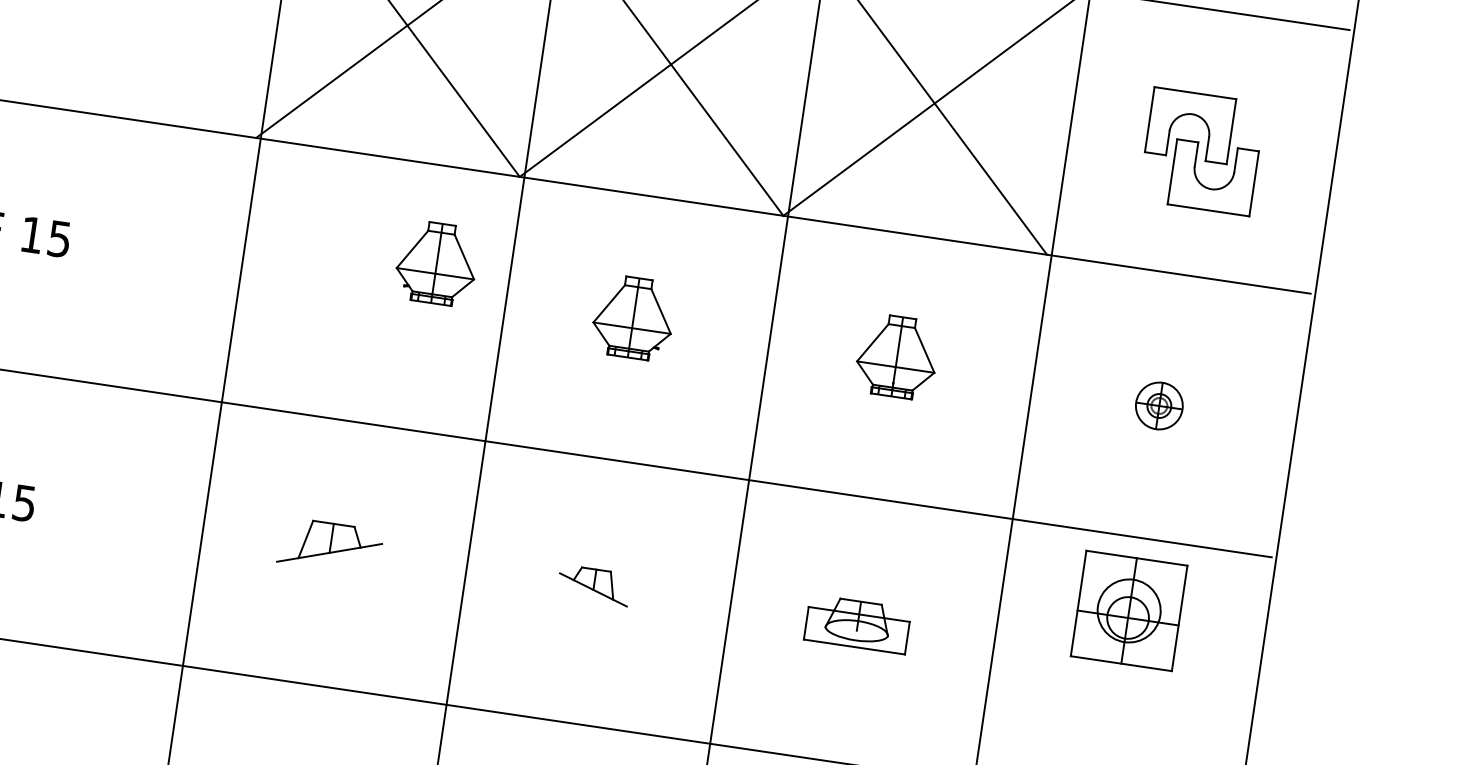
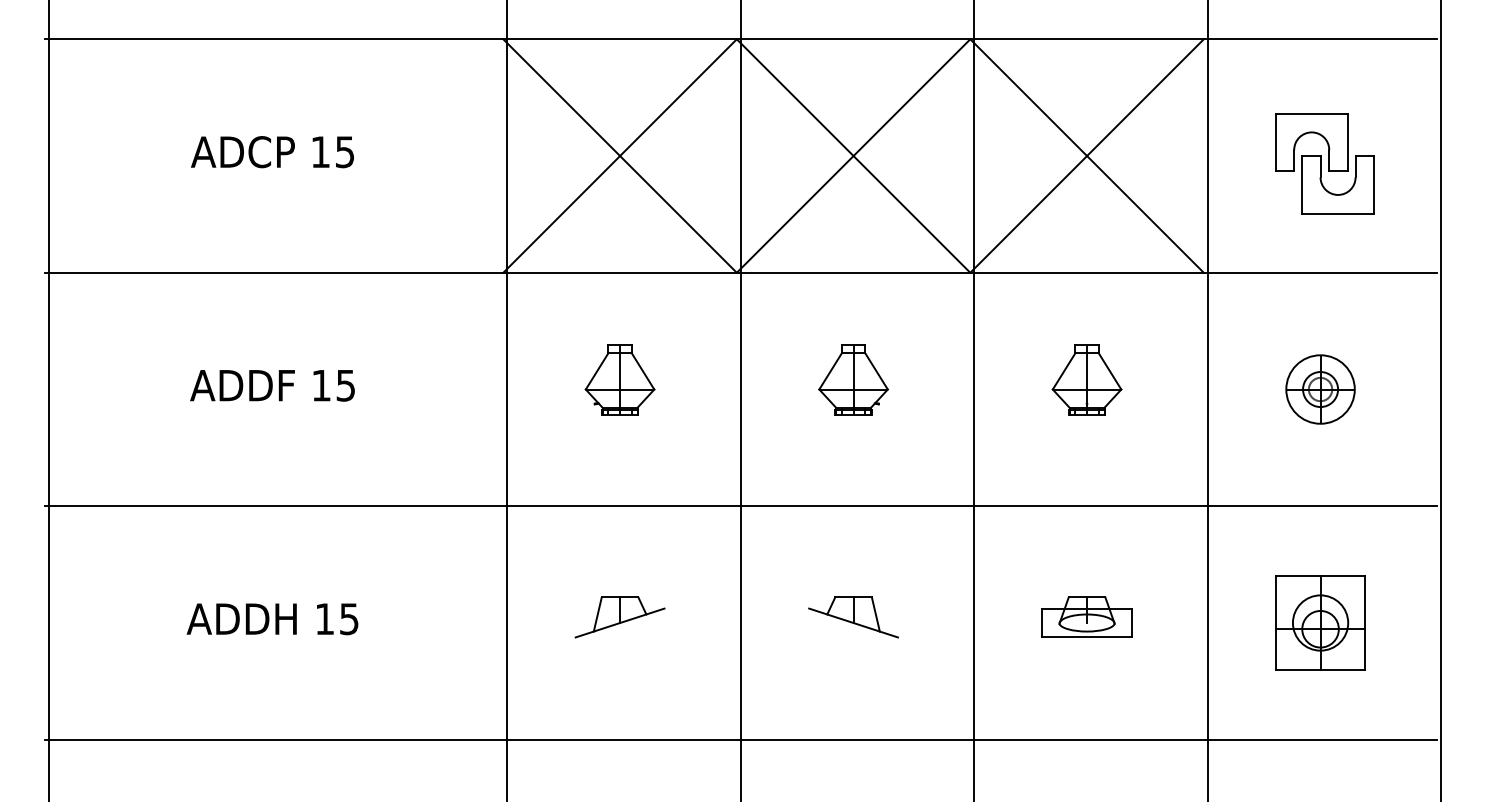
part: (436, 262) -> (619, 379), moved
part: (1159, 405) -> (1320, 389), size x1.67
part: (594, 585) -> (853, 617), size x1.43
part: (1129, 610) -> (1320, 622), moved

